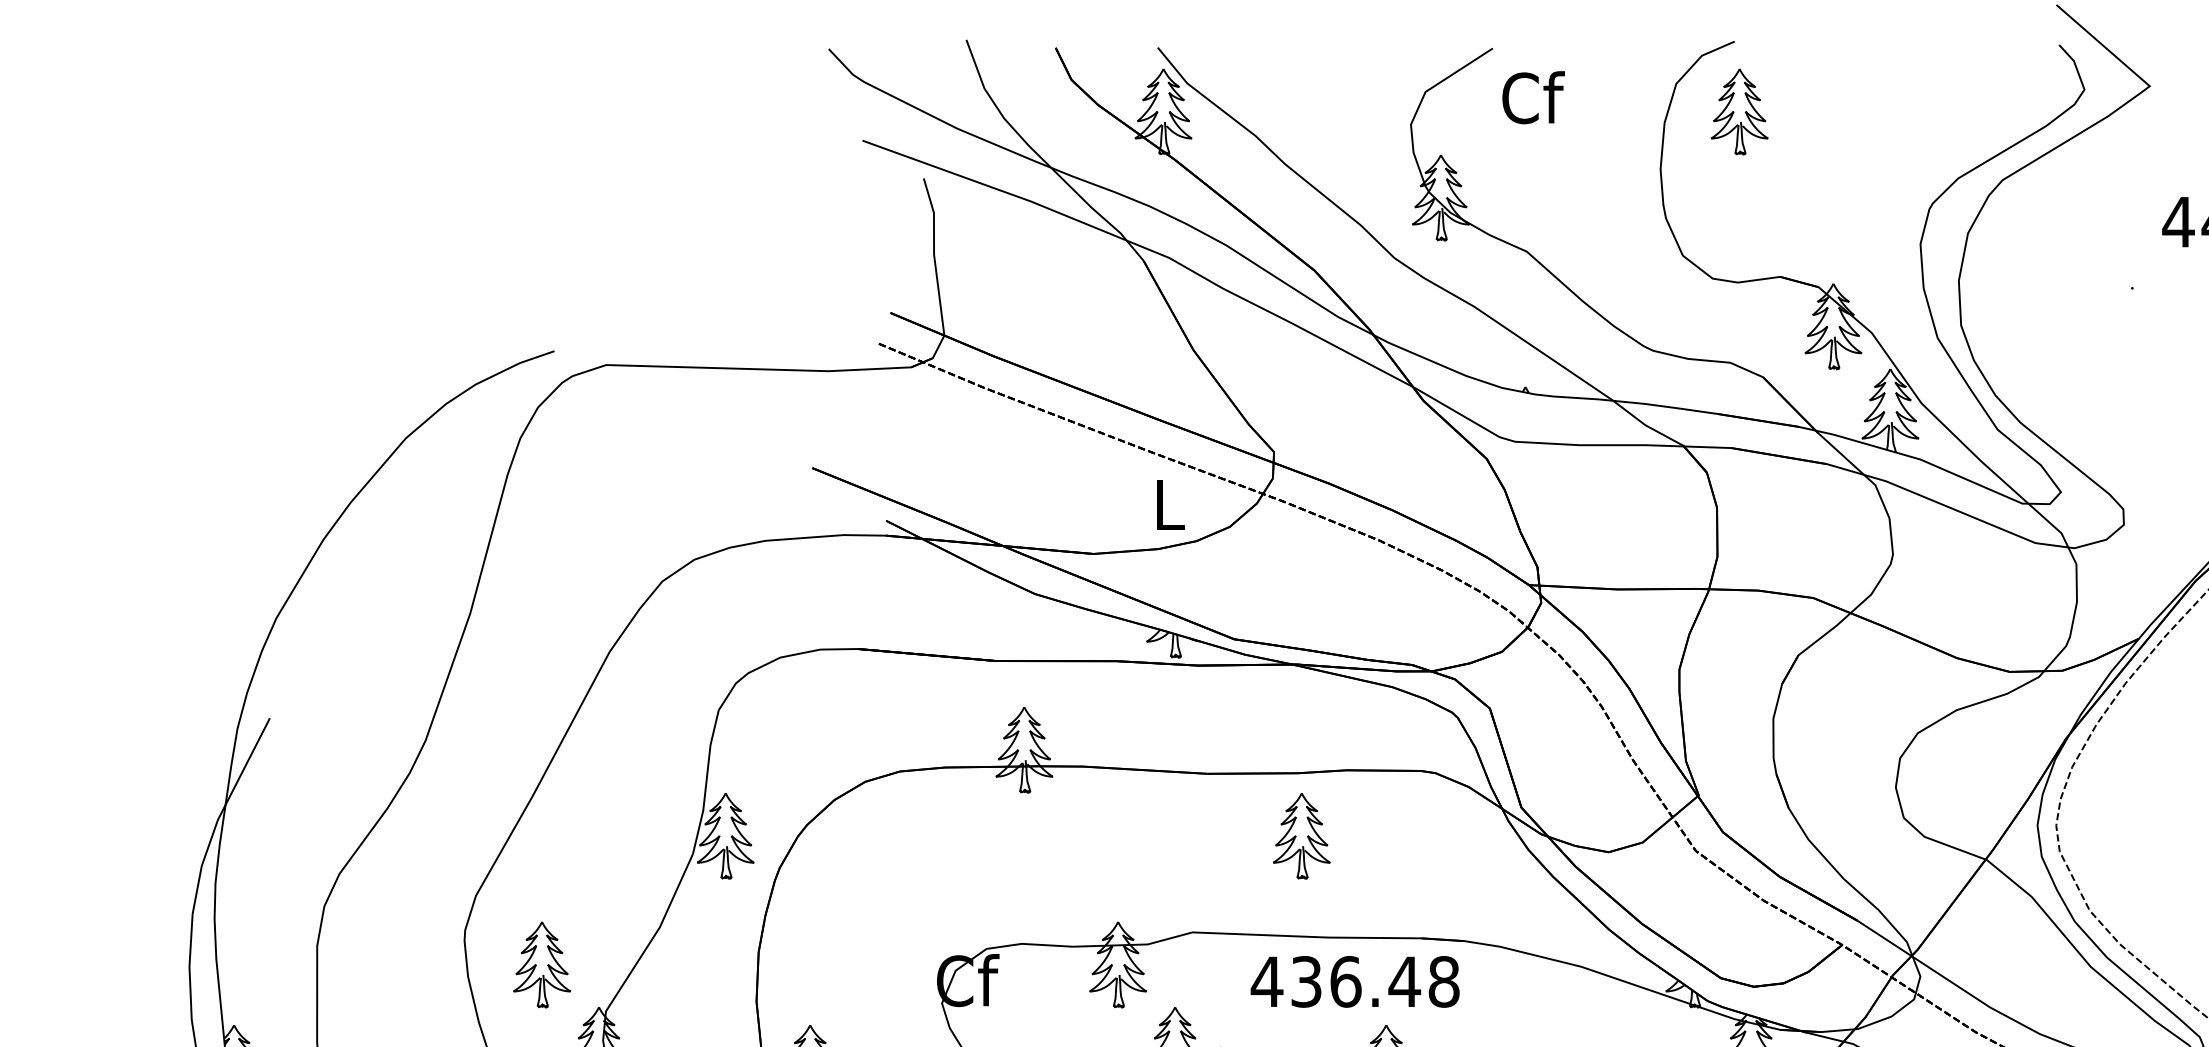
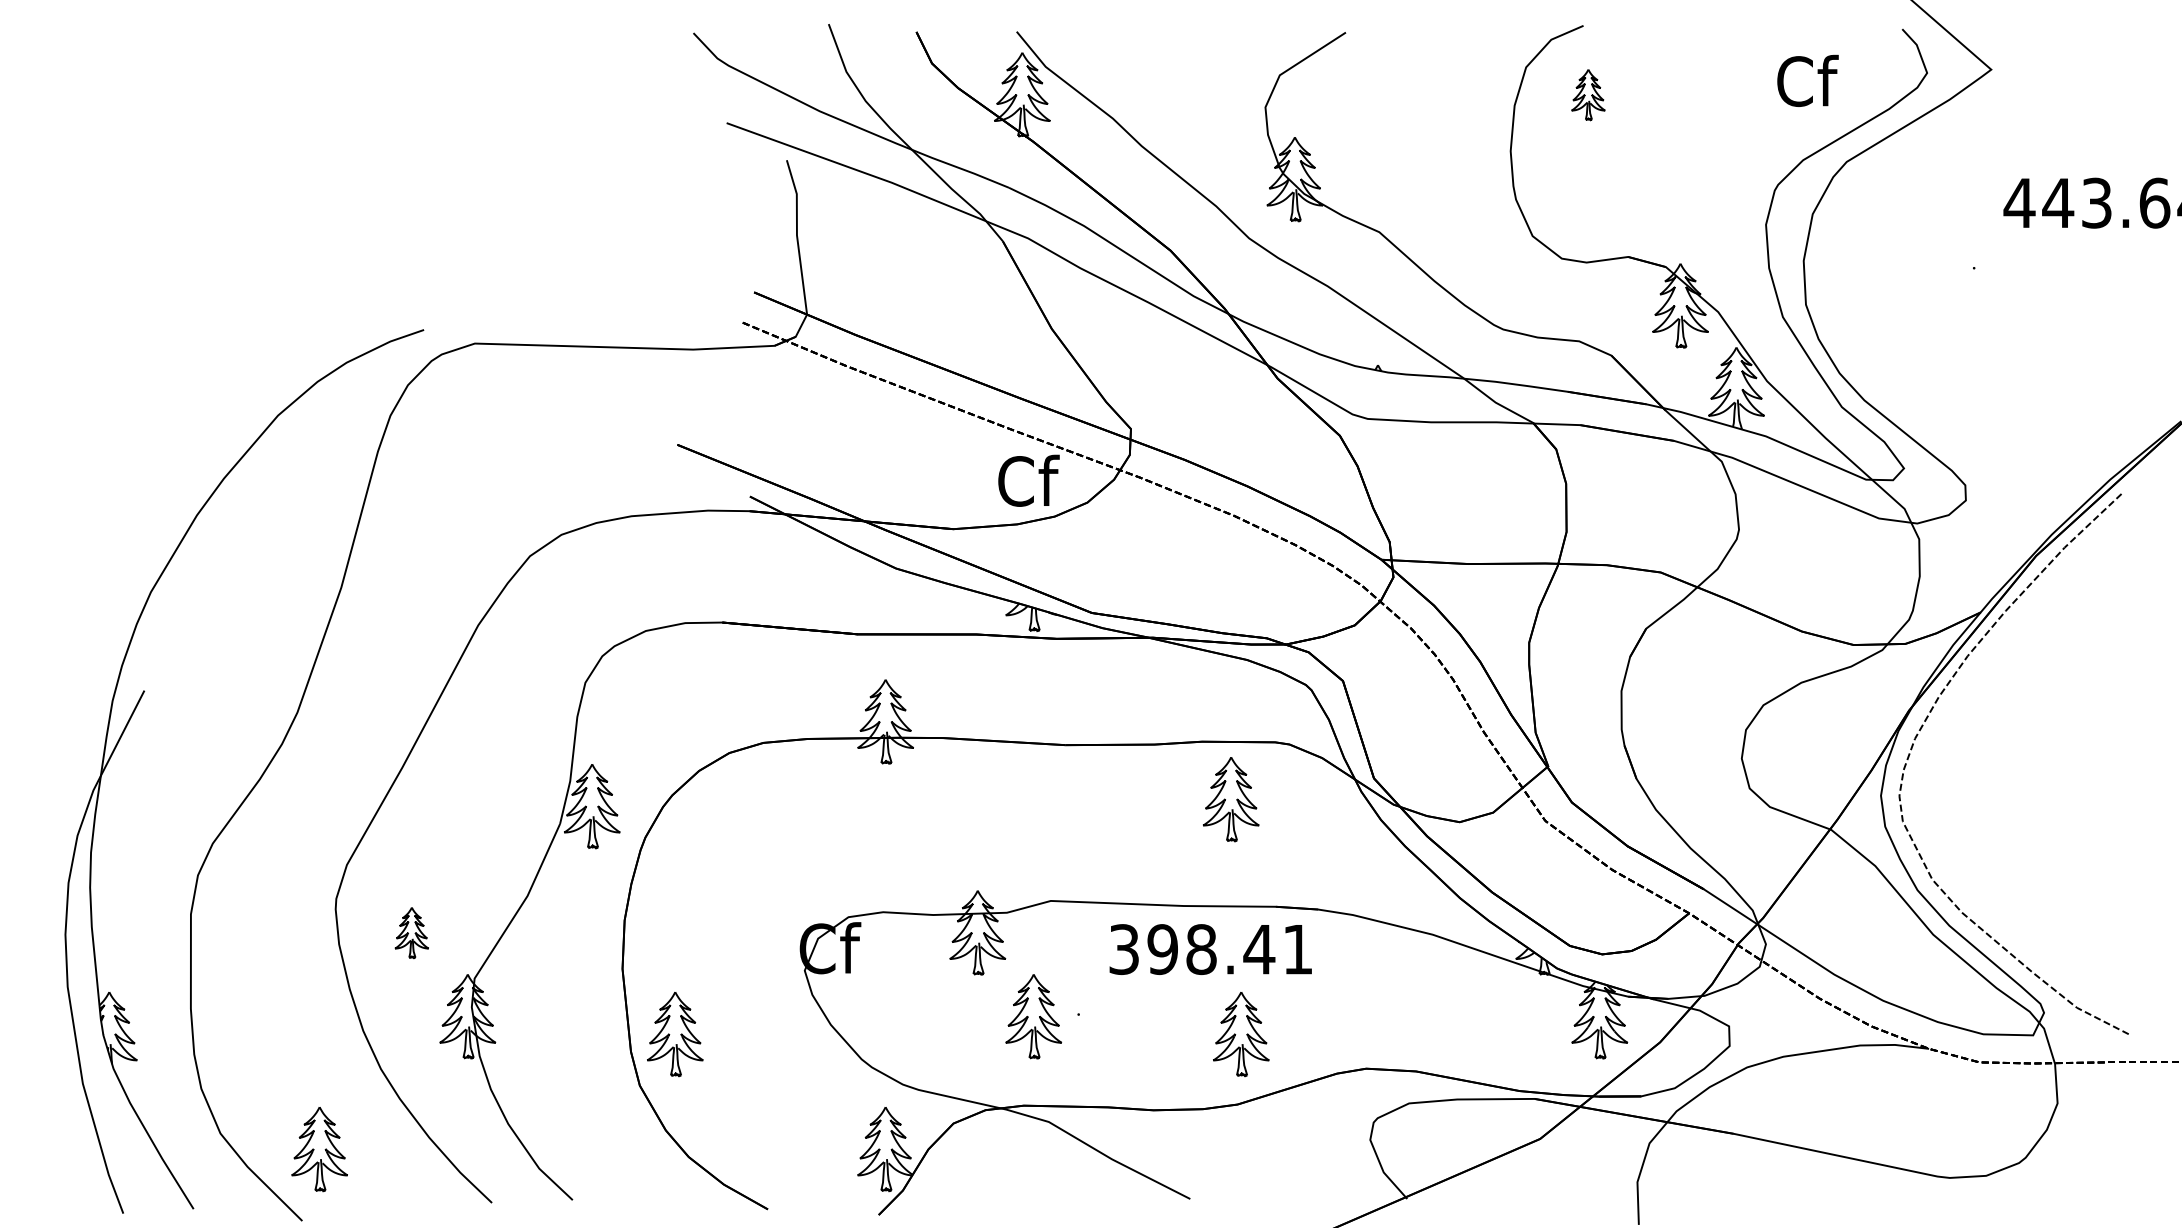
text: (1533, 97) -> (1807, 80), moved
part: (1739, 111) -> (1588, 94), size x0.6
text: (1169, 504) -> (1028, 480), L -> Cf
part: (1302, 836) -> (1231, 799), moved
part: (541, 964) -> (411, 932), size x0.6
text: (1355, 981) -> (1210, 949), 436.48 -> 398.41

